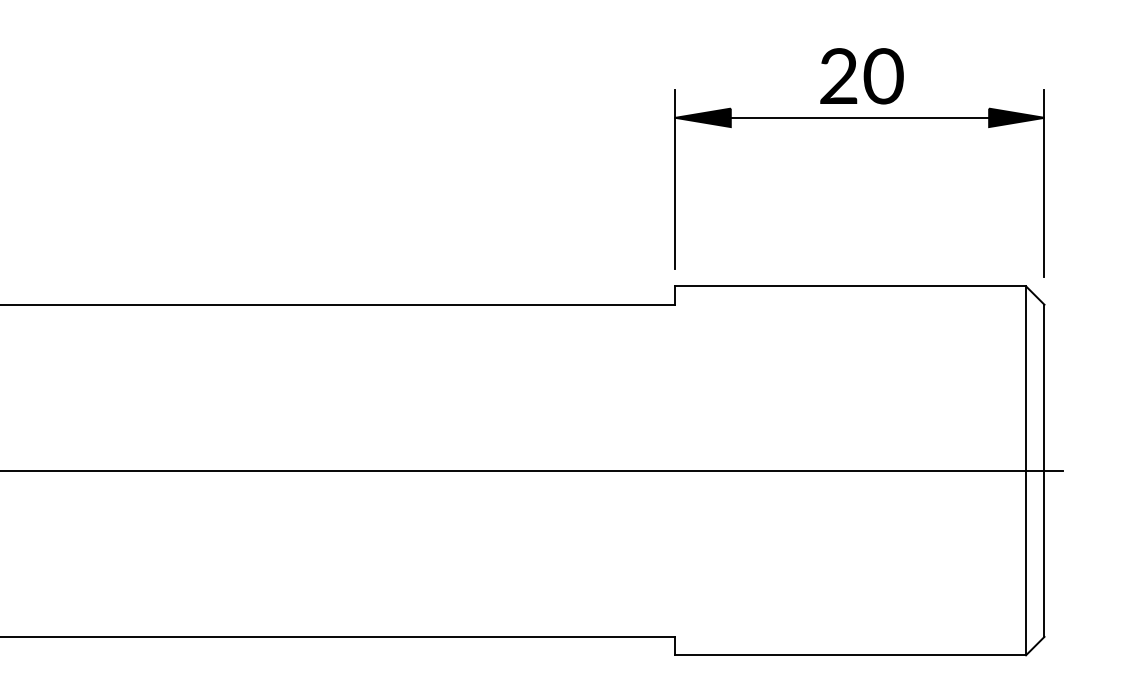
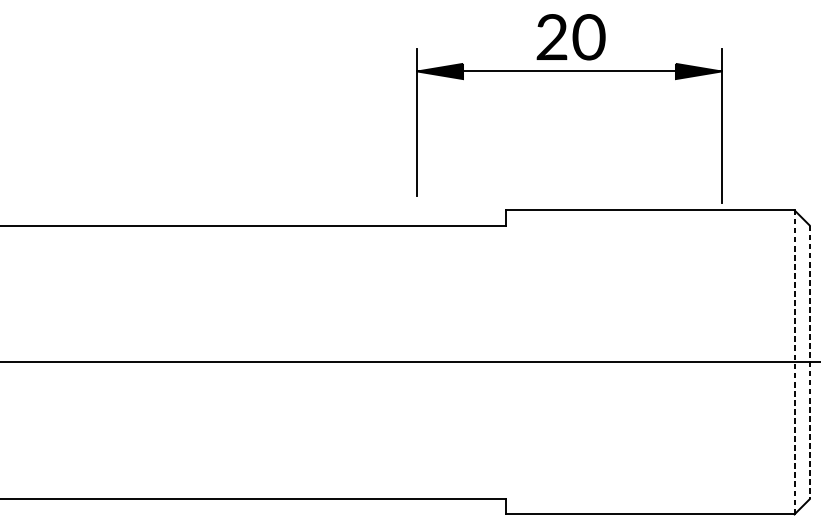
part: (859, 118) -> (569, 72), moved
line: (1026, 470) -> (794, 362), solid -> dashed
line: (1044, 471) -> (809, 362), solid -> dashed

